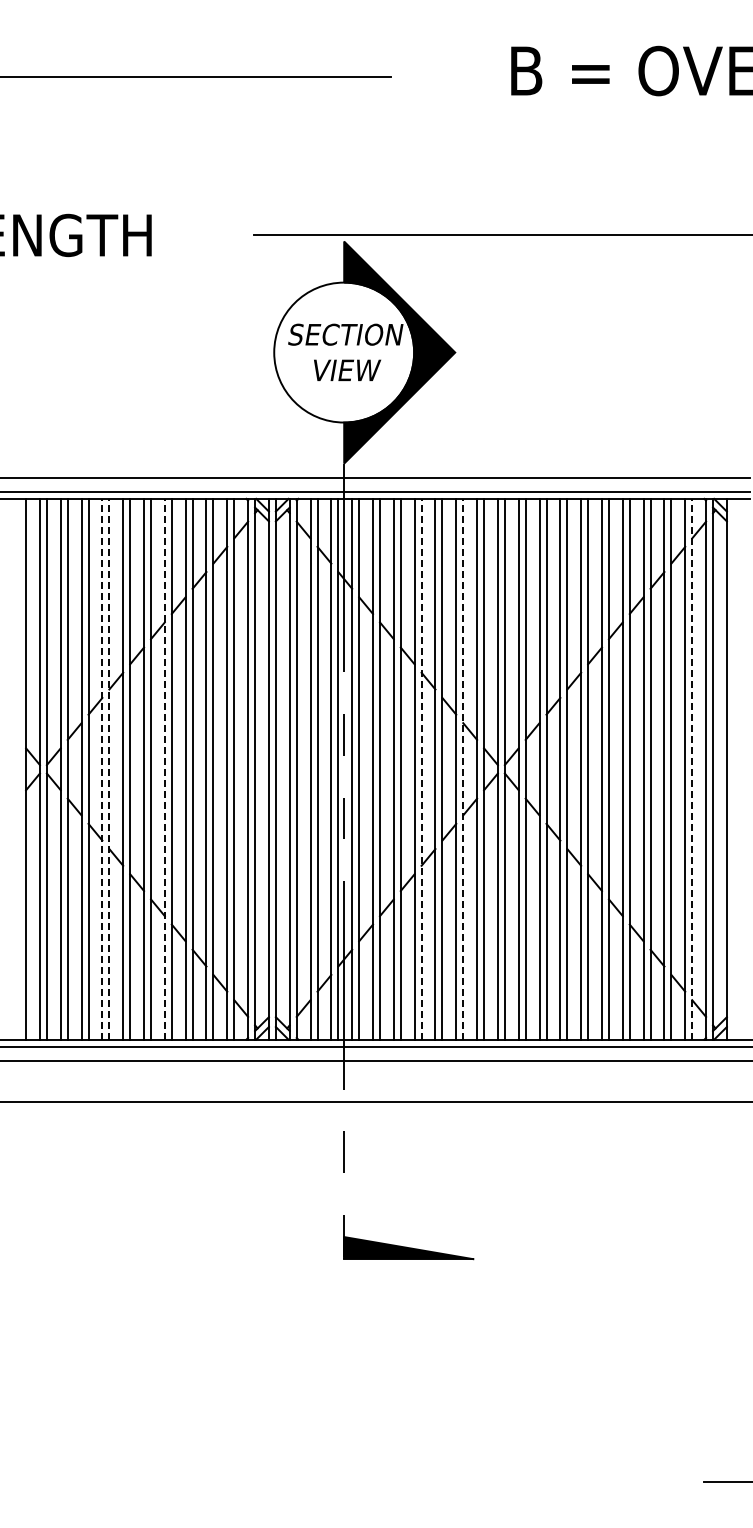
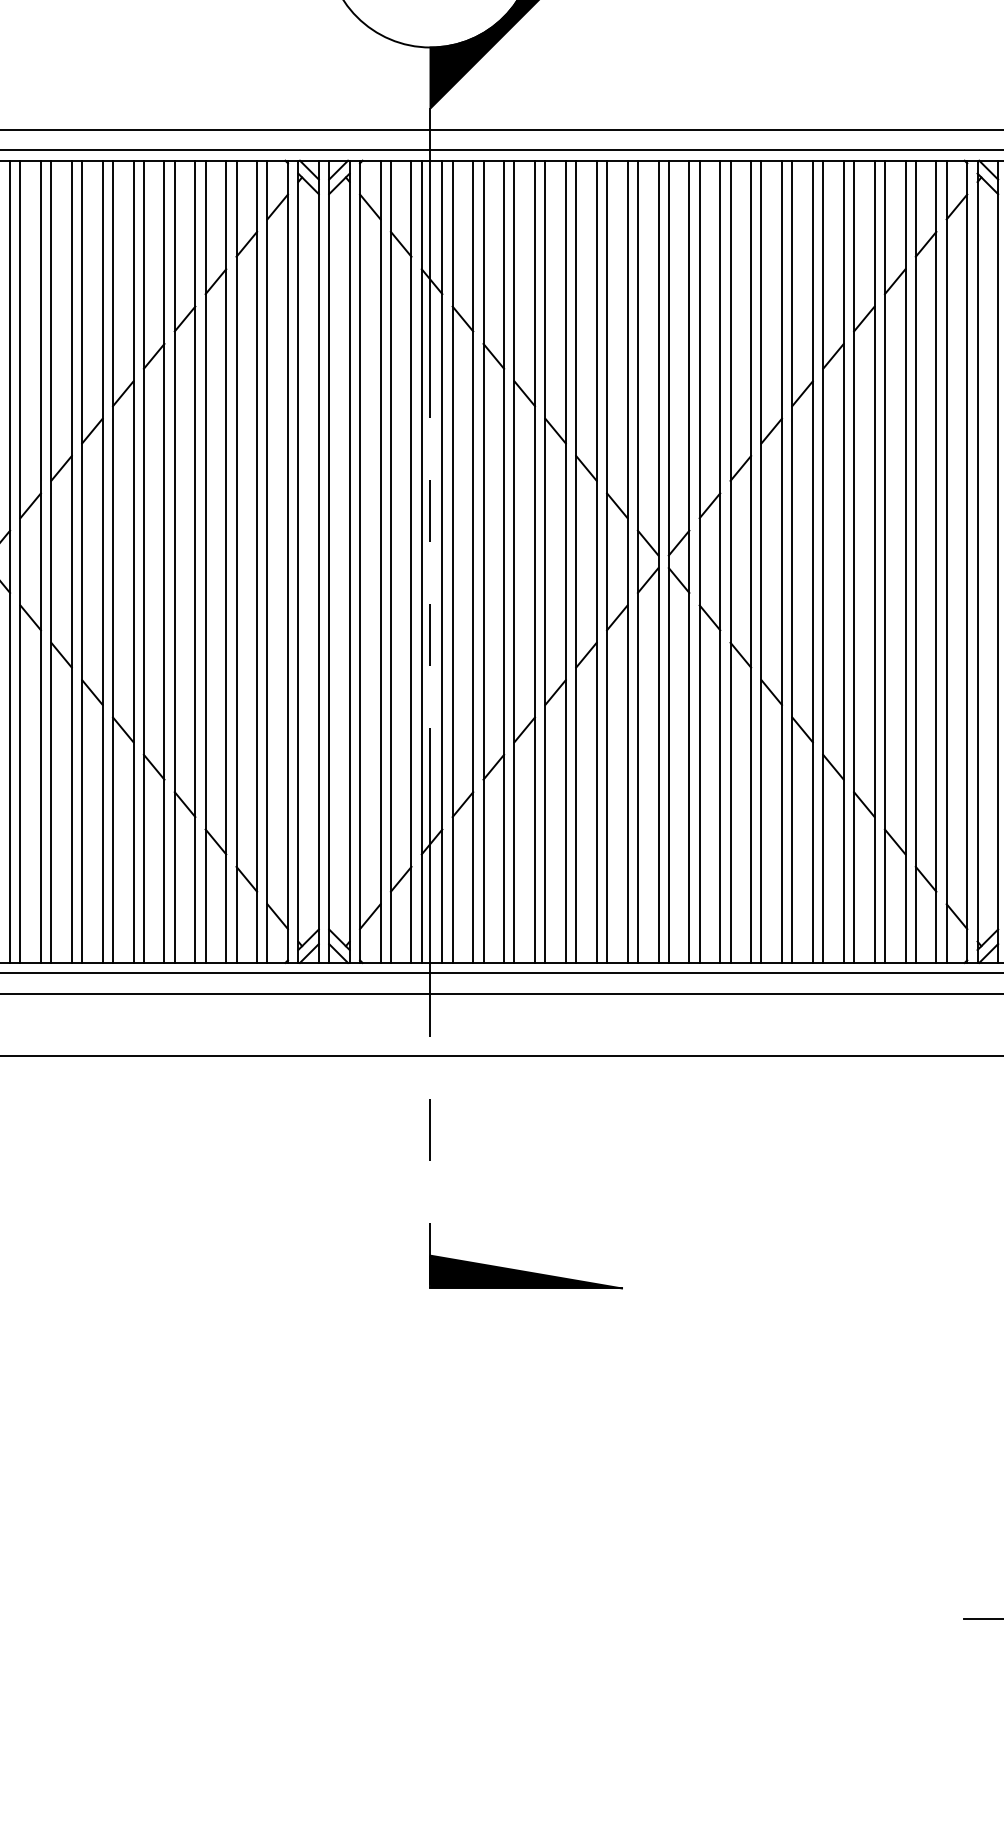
line: (102, 768) -> (71, 560), dashed -> solid
line: (109, 768) -> (82, 560), dashed -> solid
line: (164, 768) -> (163, 560), dashed -> solid
line: (421, 768) -> (545, 560), dashed -> solid
line: (463, 768) -> (607, 560), dashed -> solid
line: (692, 768) -> (947, 560), dashed -> solid

